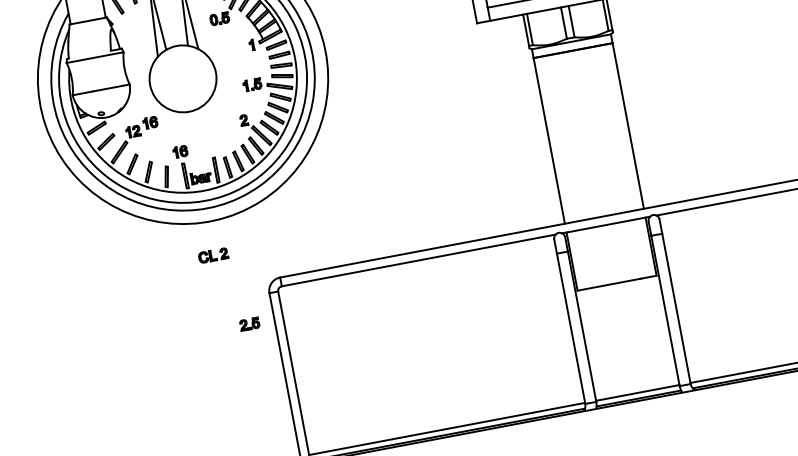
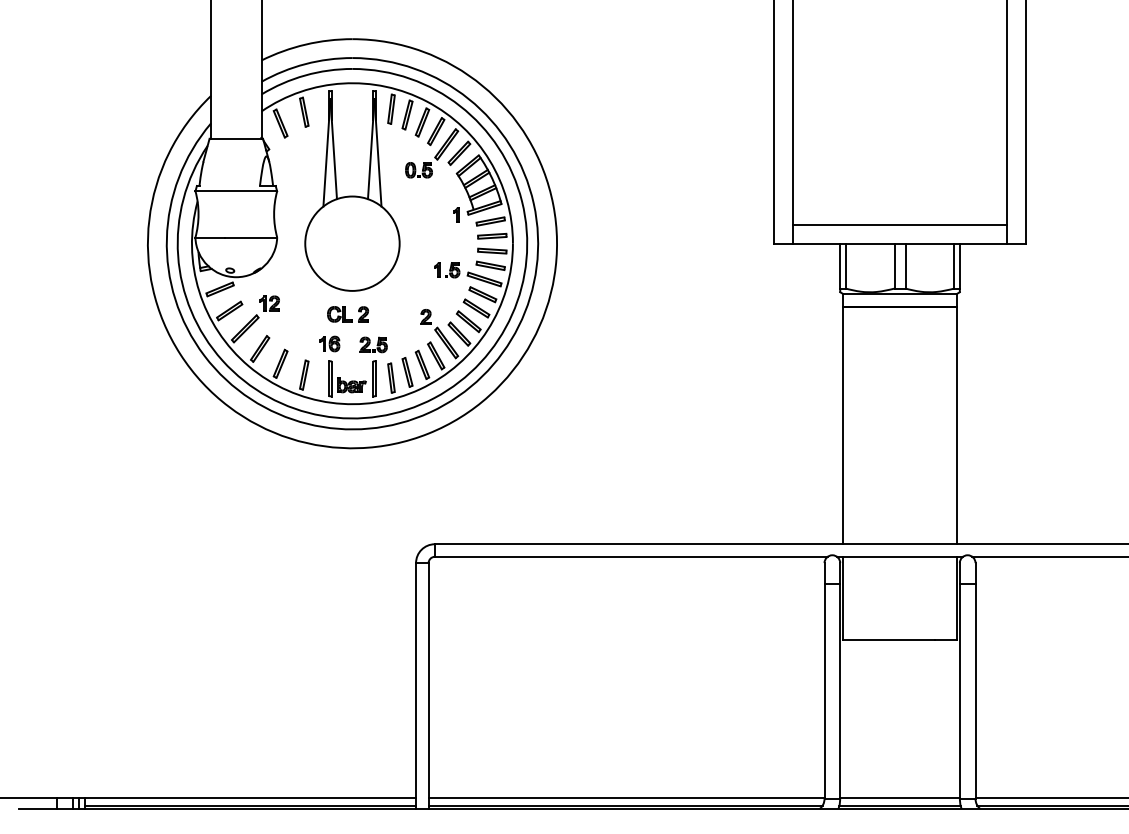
part: (150, 122) -> (295, 295), removed
part: (212, 255) -> (347, 314), moved
part: (249, 323) -> (373, 344), moved

